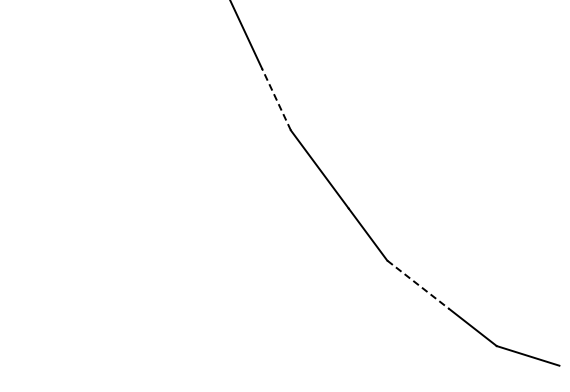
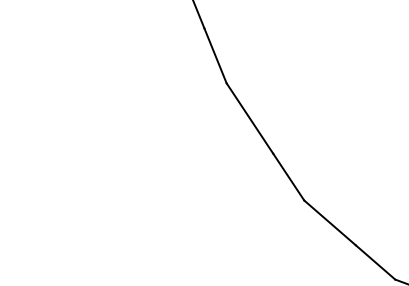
line: (276, 99) -> (215, 55), dashed -> solid
line: (418, 285) -> (330, 223), dashed -> solid

